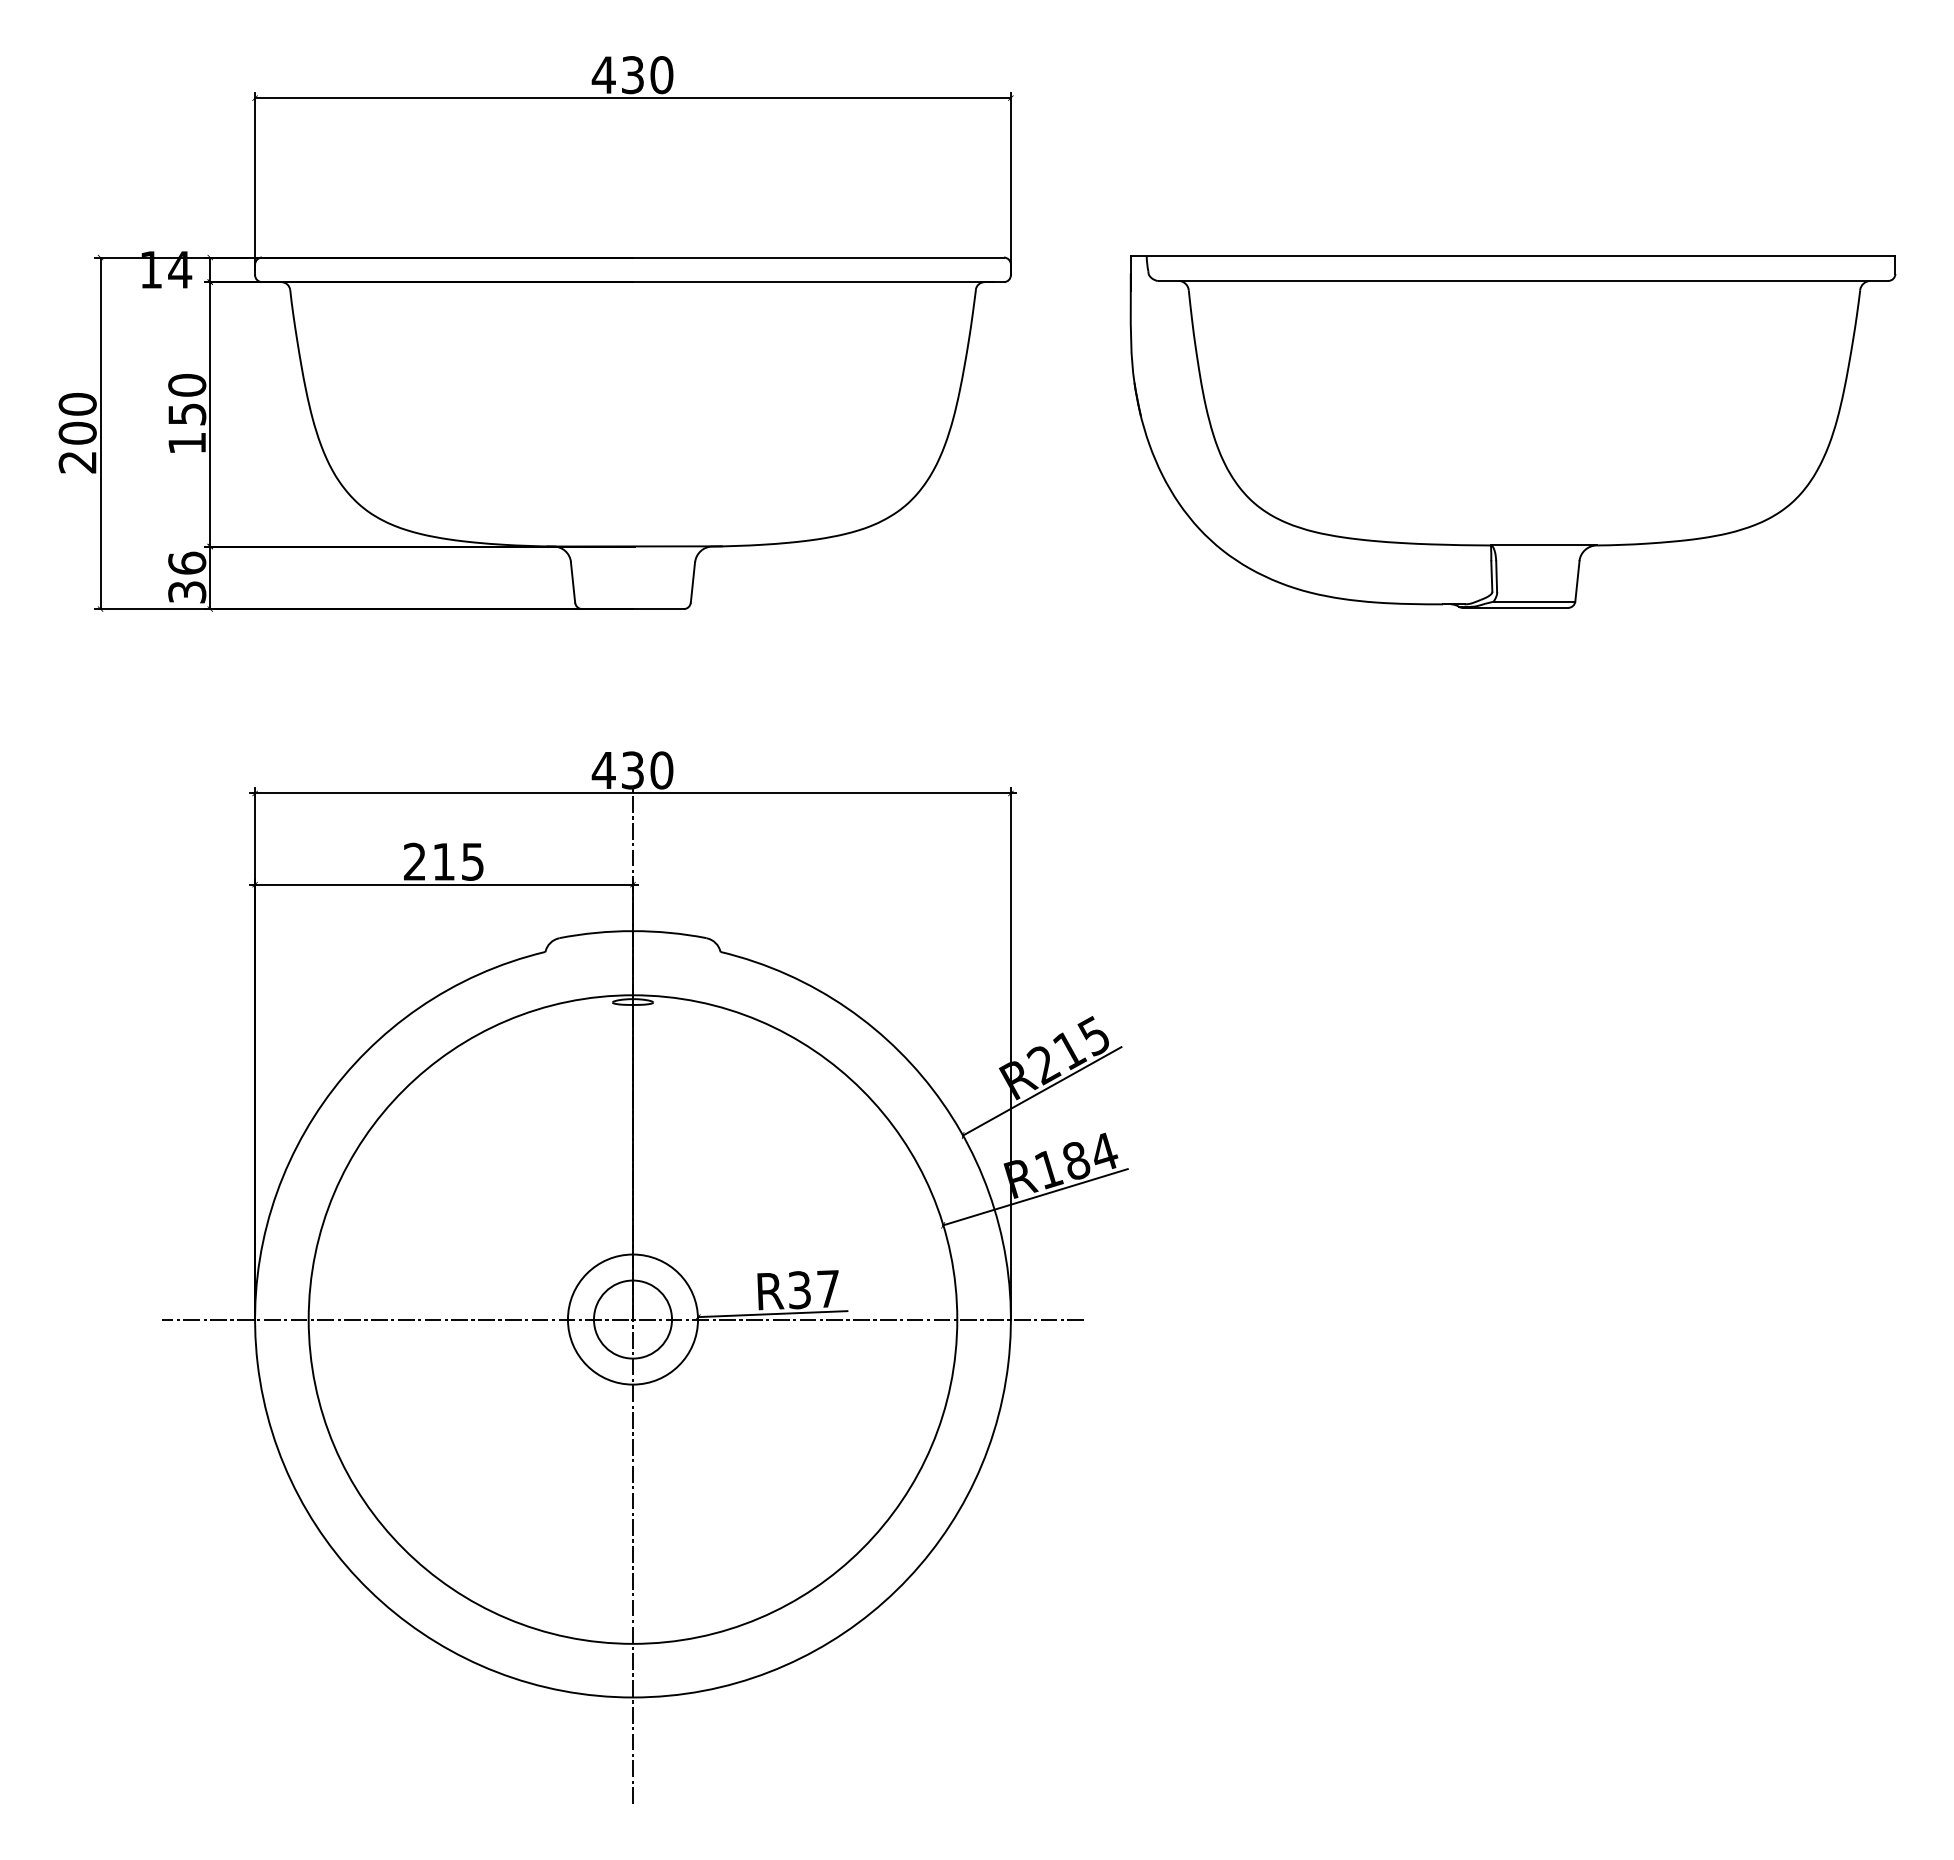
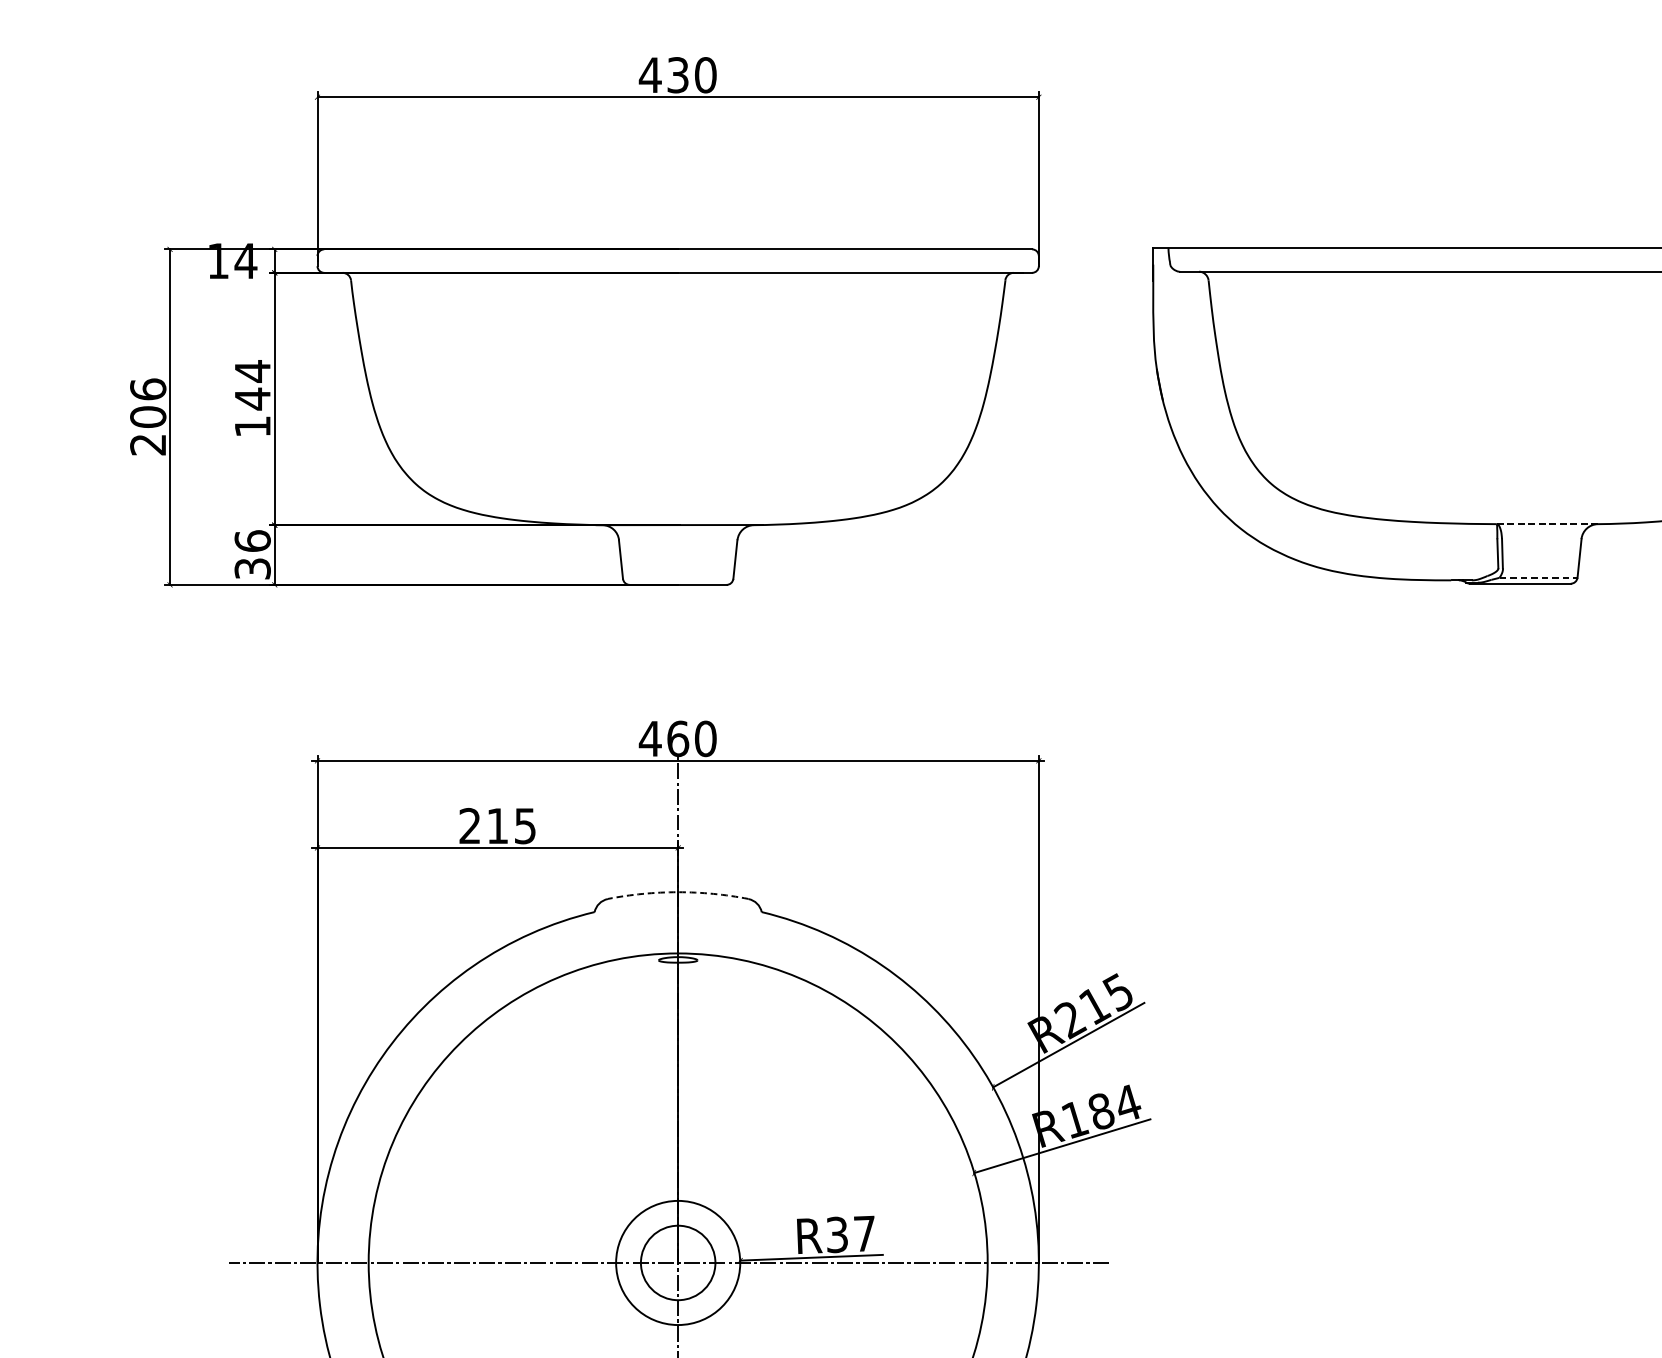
text: (187, 399) -> (253, 384), 150 -> 144
text: (77, 403) -> (148, 388), 200 -> 206
line: (1543, 545) -> (1547, 524), solid -> dashed
line: (1534, 601) -> (1538, 577), solid -> dashed
text: (632, 770) -> (677, 738), 430 -> 460
arc: (633, 931) -> (678, 892), solid -> dashed

